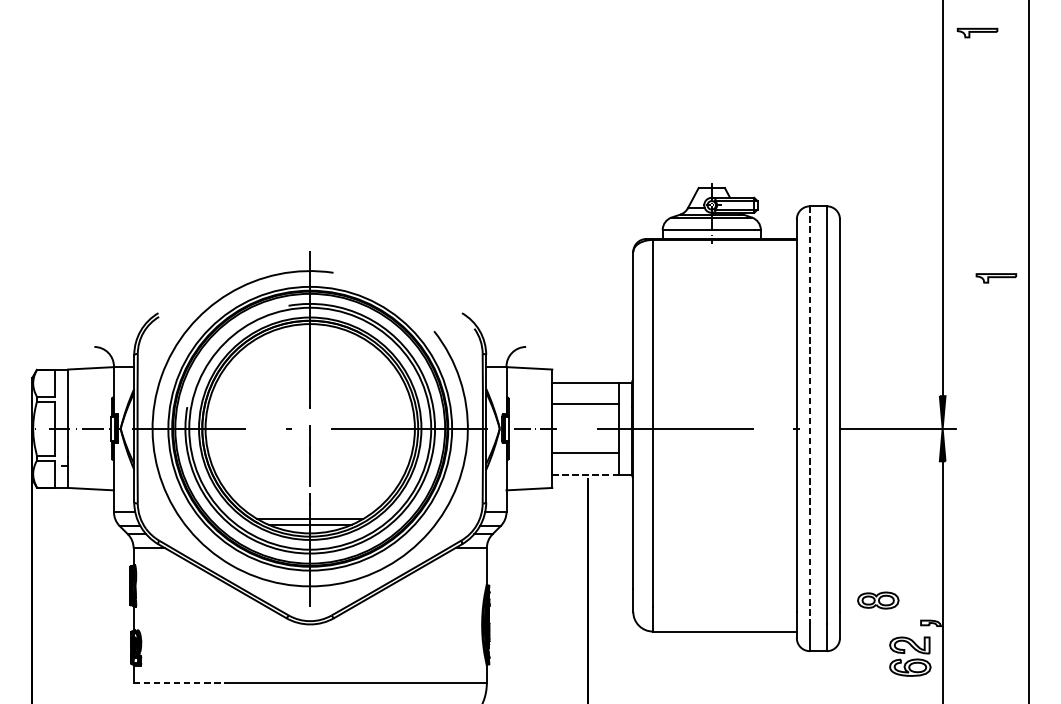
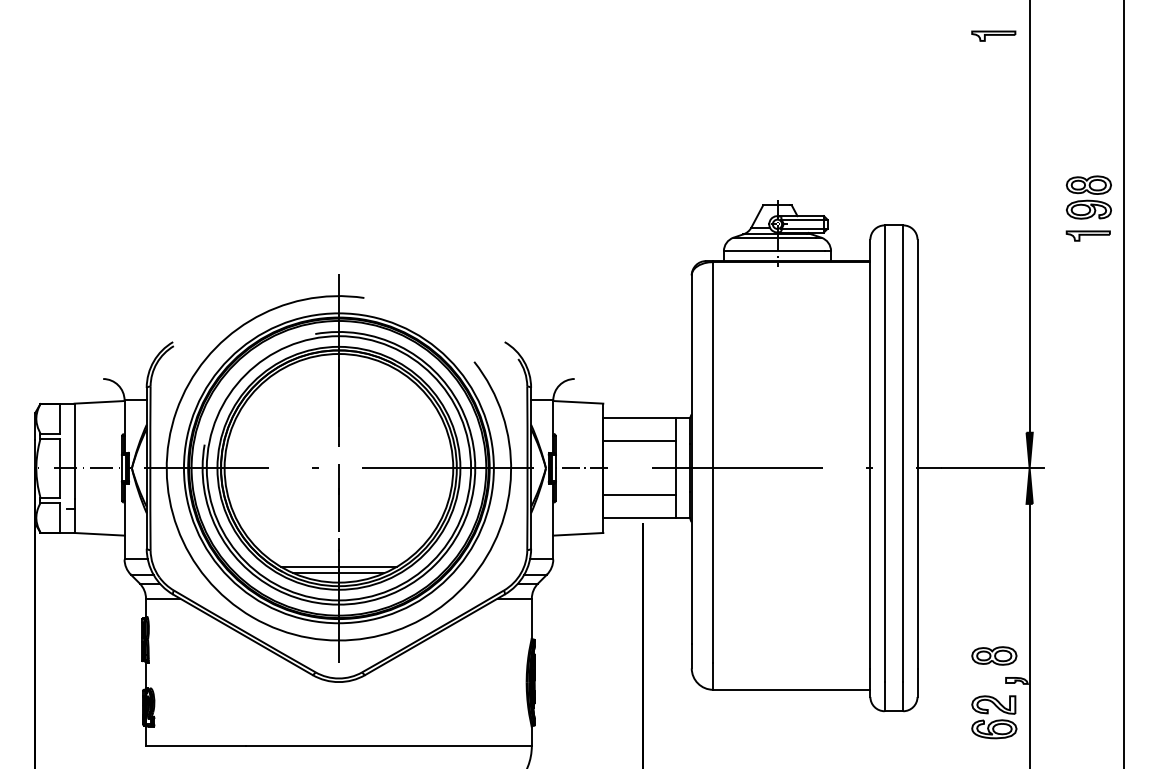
part: (977, 32) -> (993, 35), moved
part: (996, 180) -> (1088, 197), added
part: (995, 277) -> (1087, 235), moved
line: (809, 415) -> (884, 453), dashed -> solid
line: (585, 474) -> (639, 518), dashed -> solid
part: (878, 600) -> (994, 655), moved
line: (179, 682) -> (196, 745), dashed -> solid

